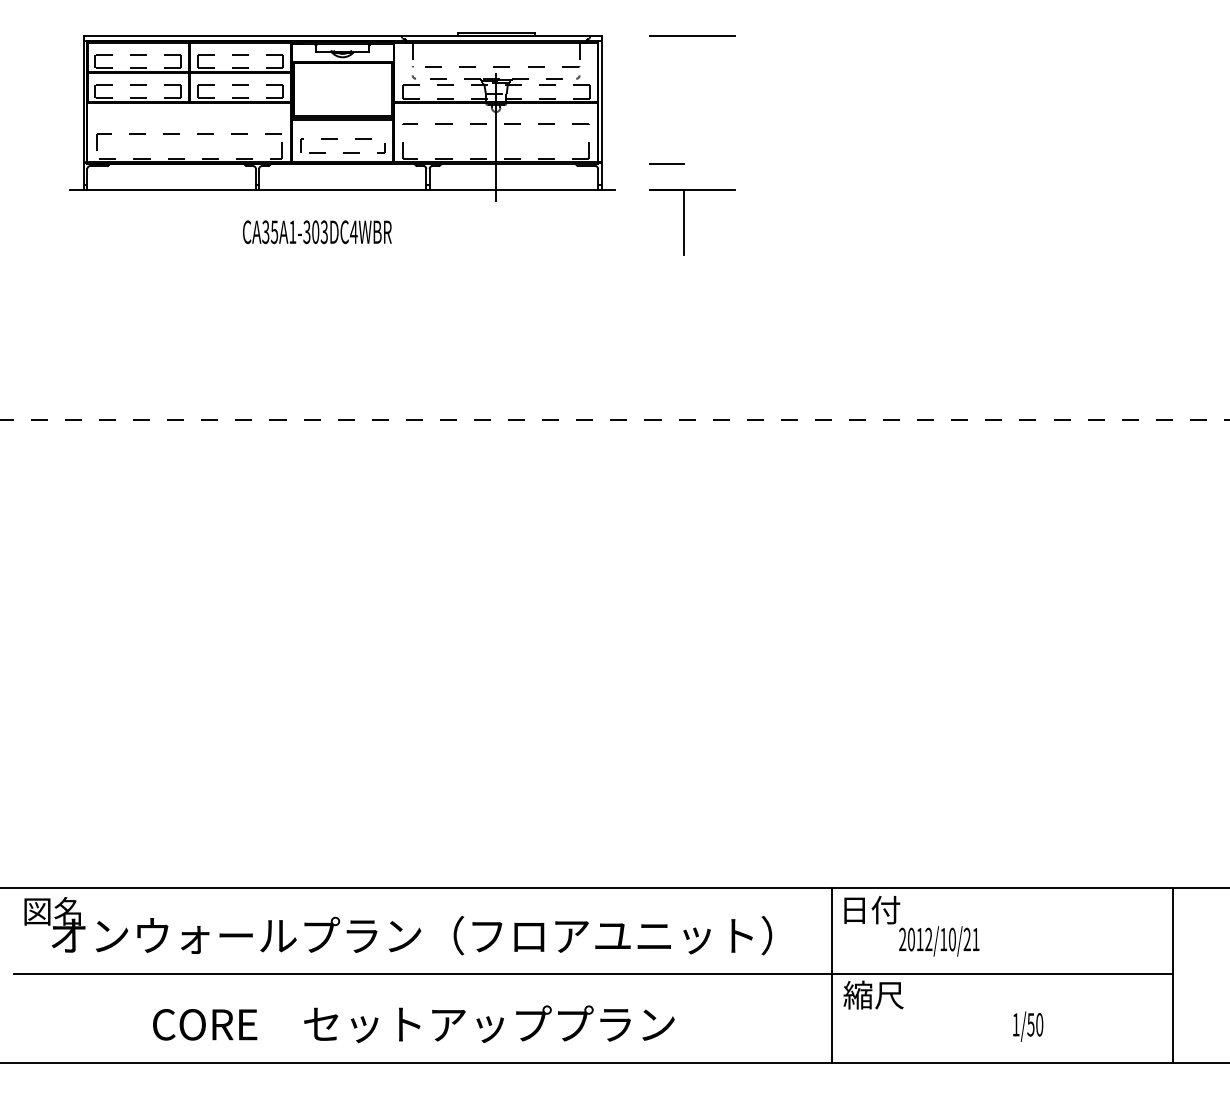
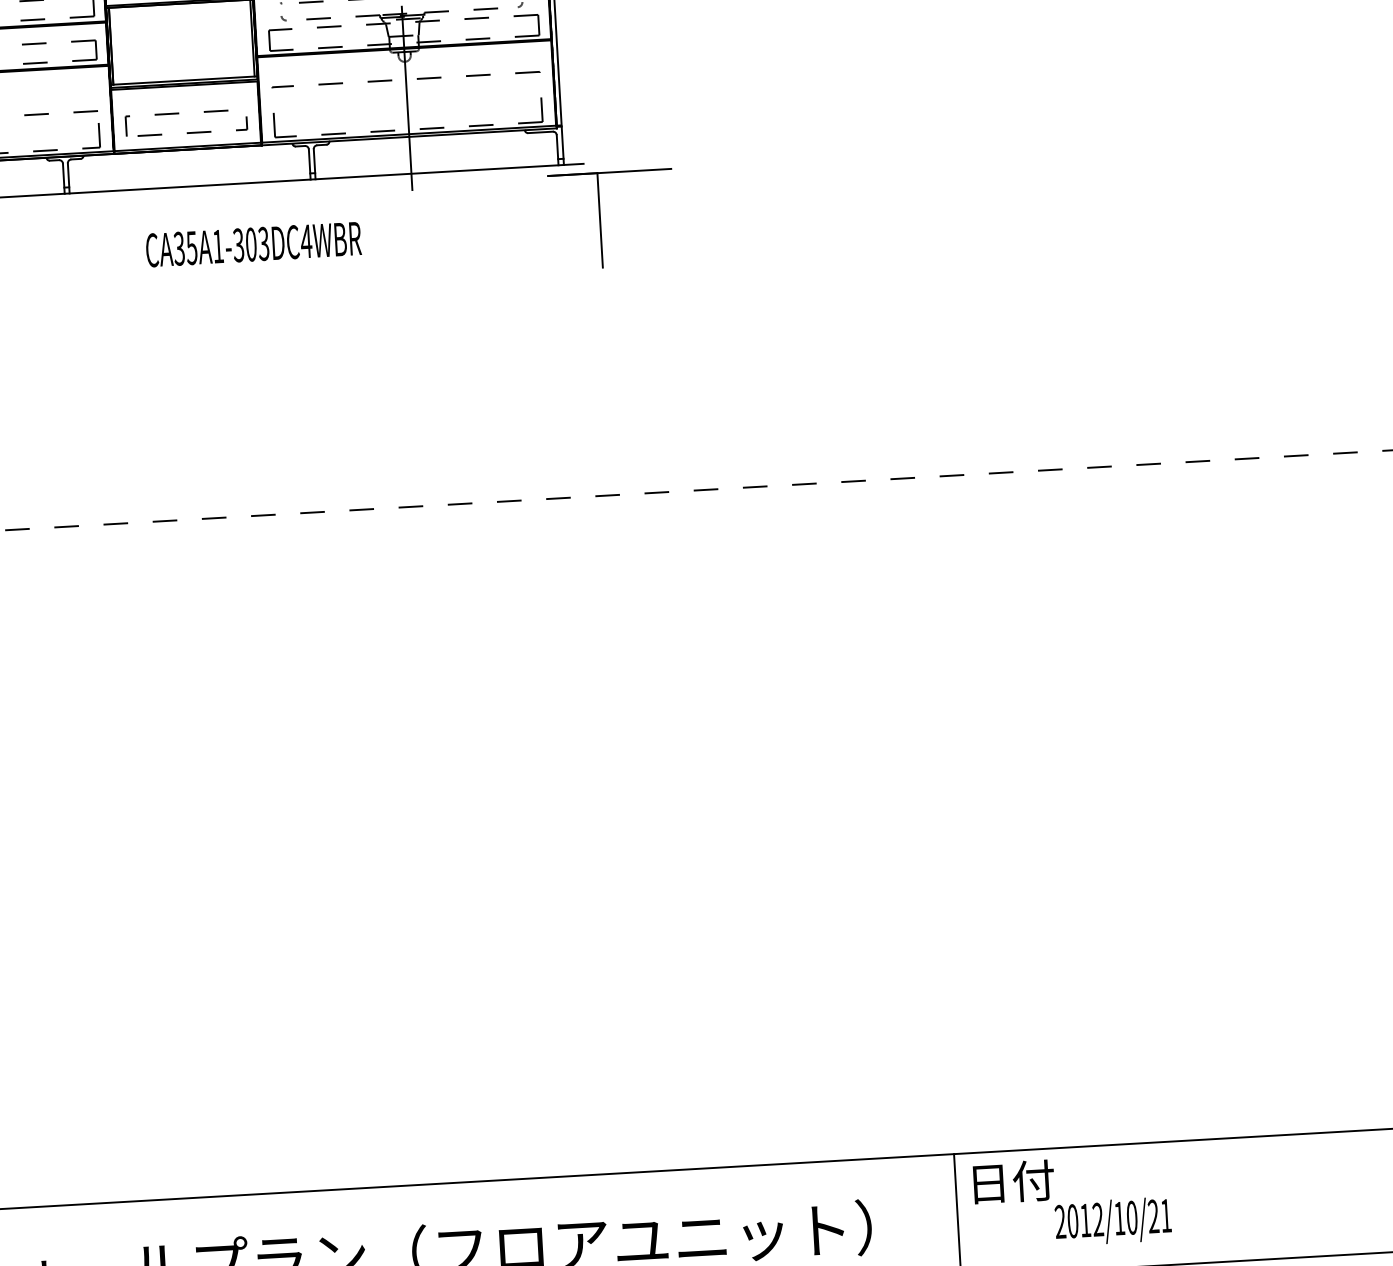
line: (666, 164) -> (655, 123), removed
part: (684, 222) -> (601, 220), moved
text: (317, 232) -> (253, 244), moved

